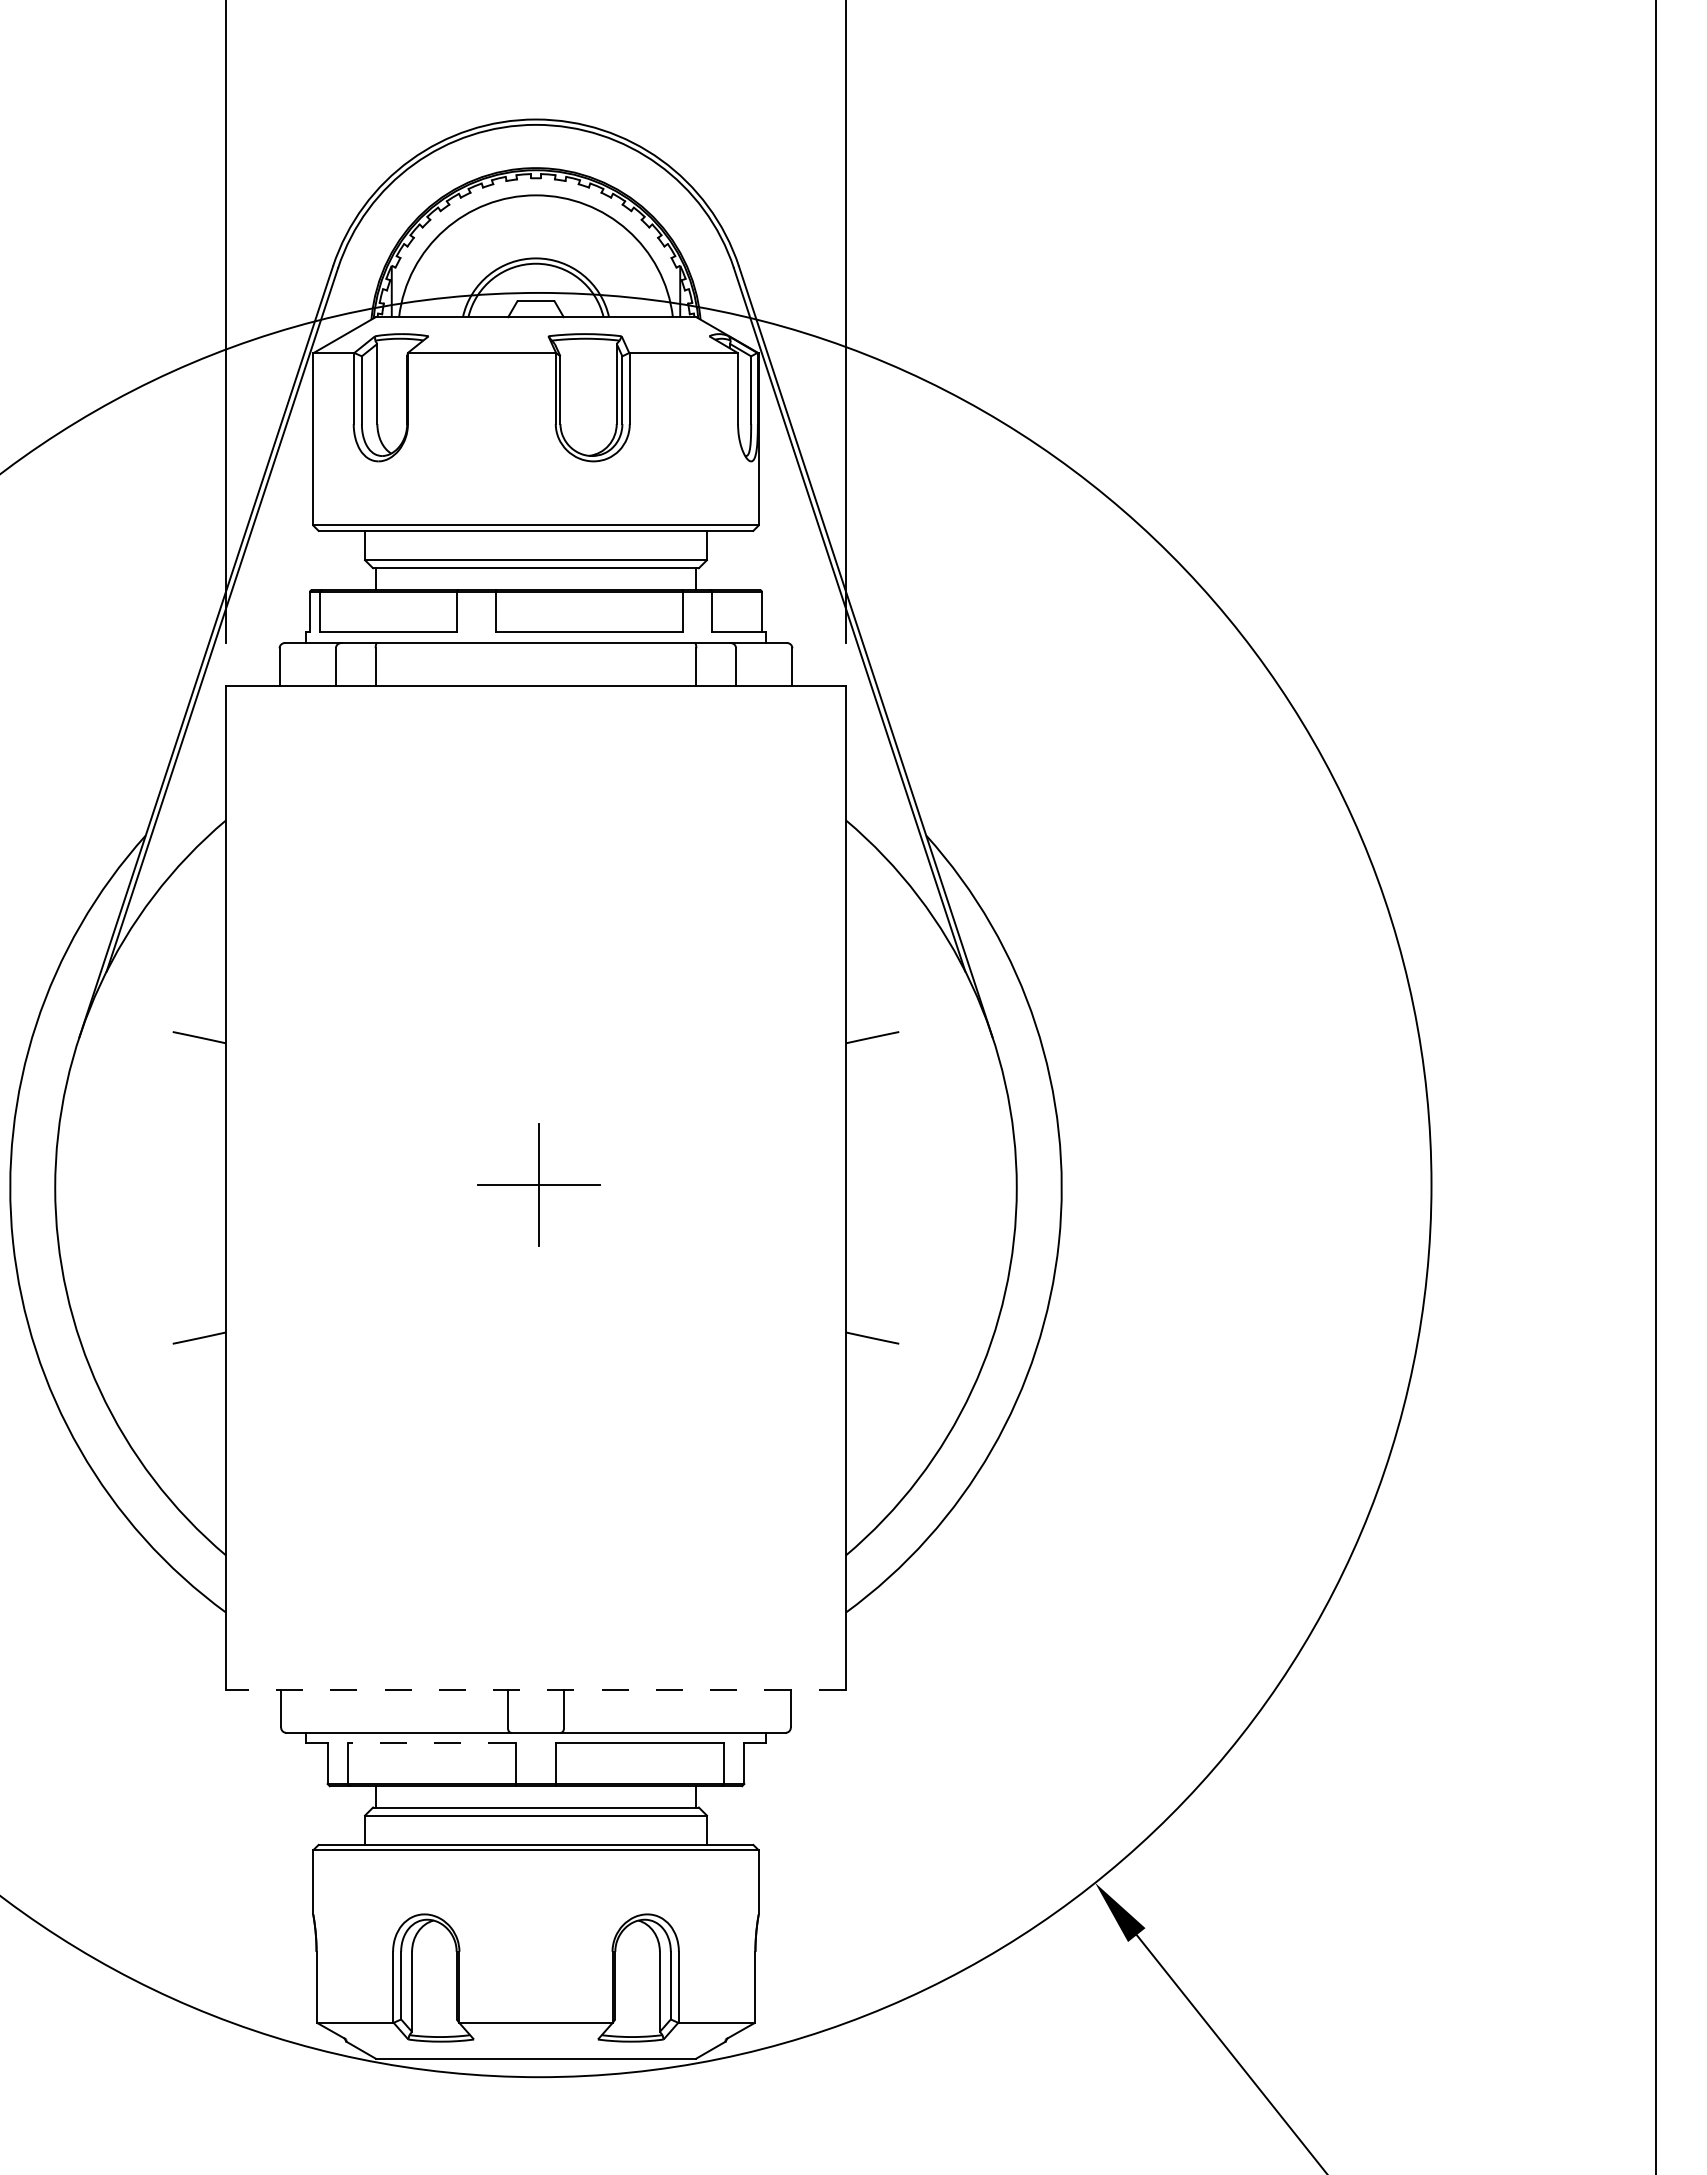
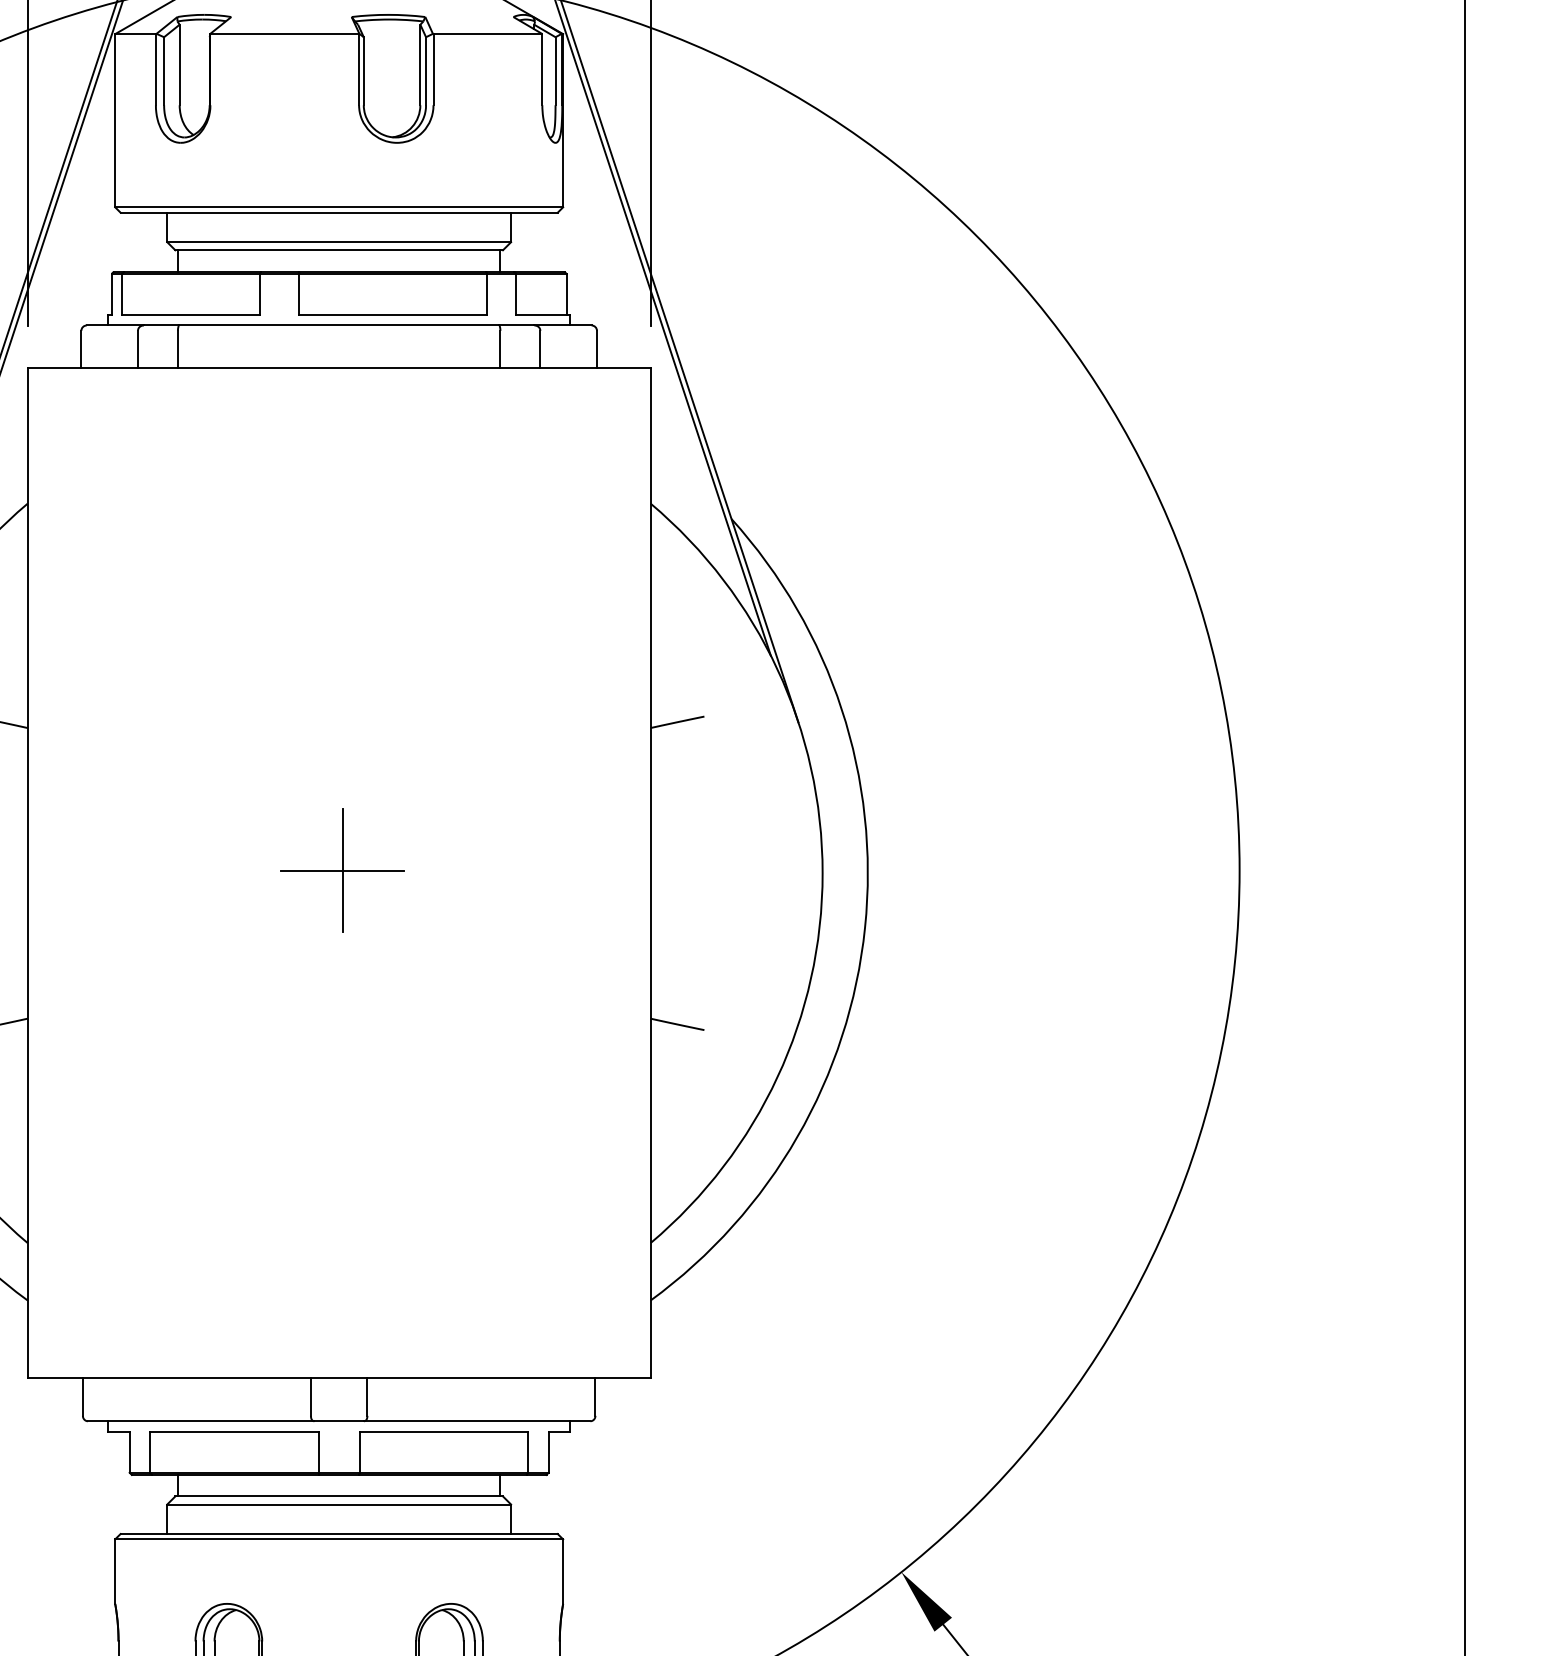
line: (536, 1690) -> (339, 1378), dashed -> solid
line: (431, 1743) -> (234, 1432), dashed -> solid

